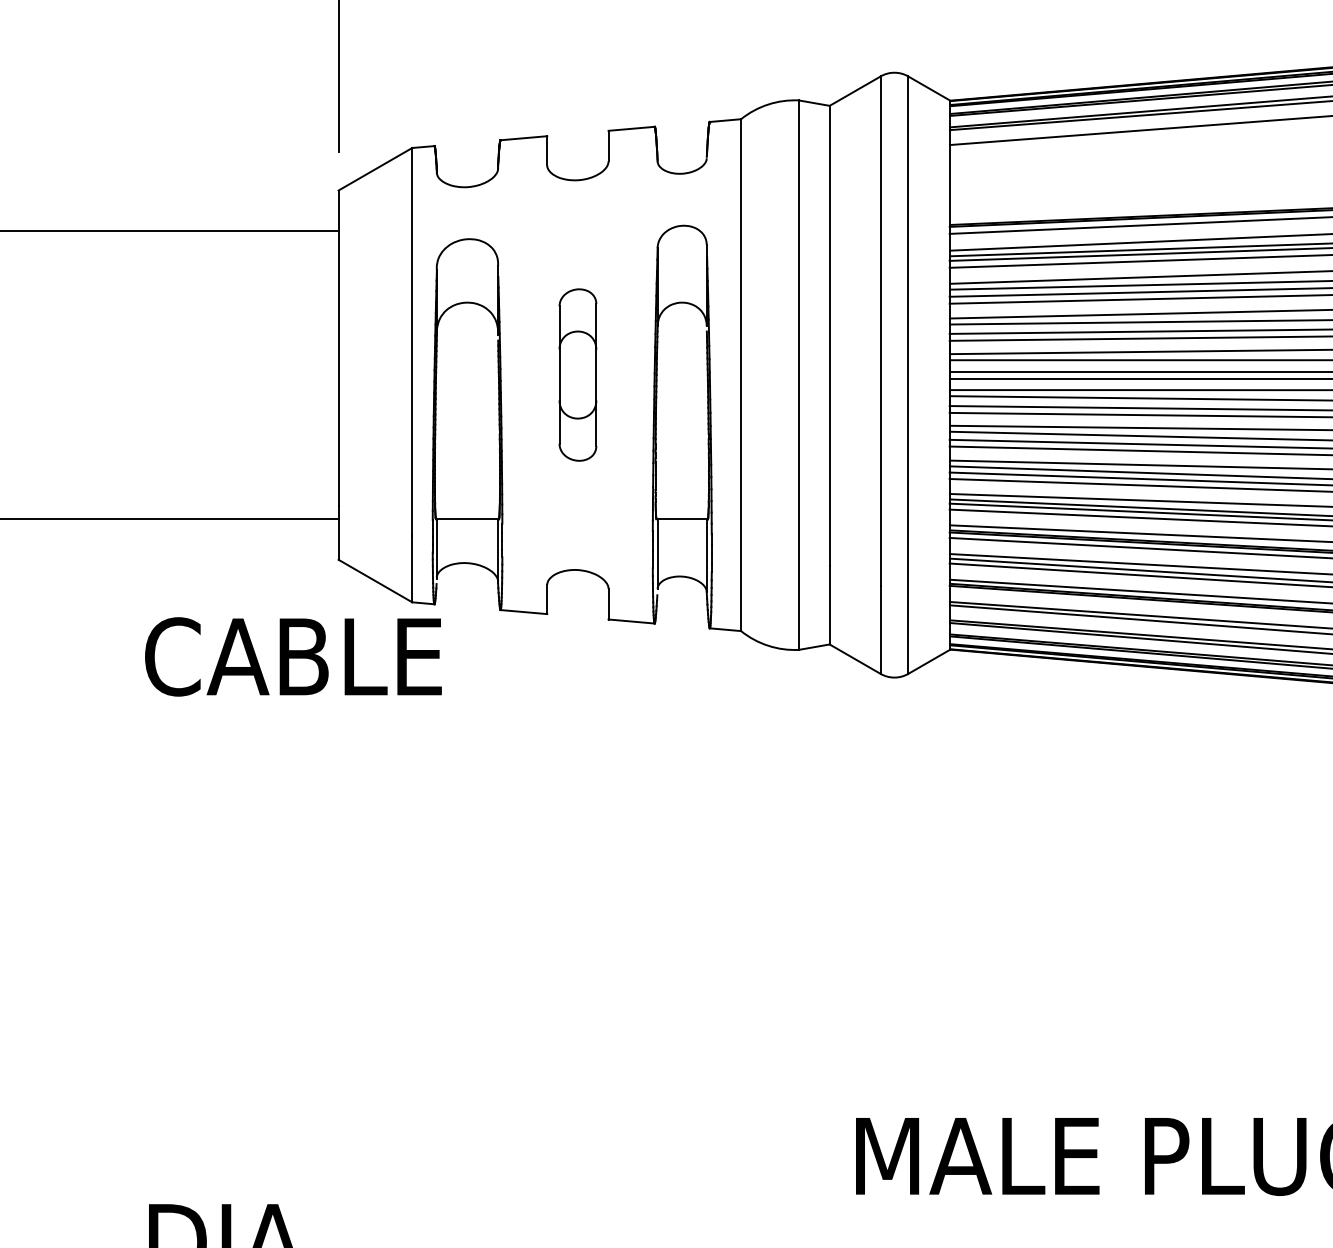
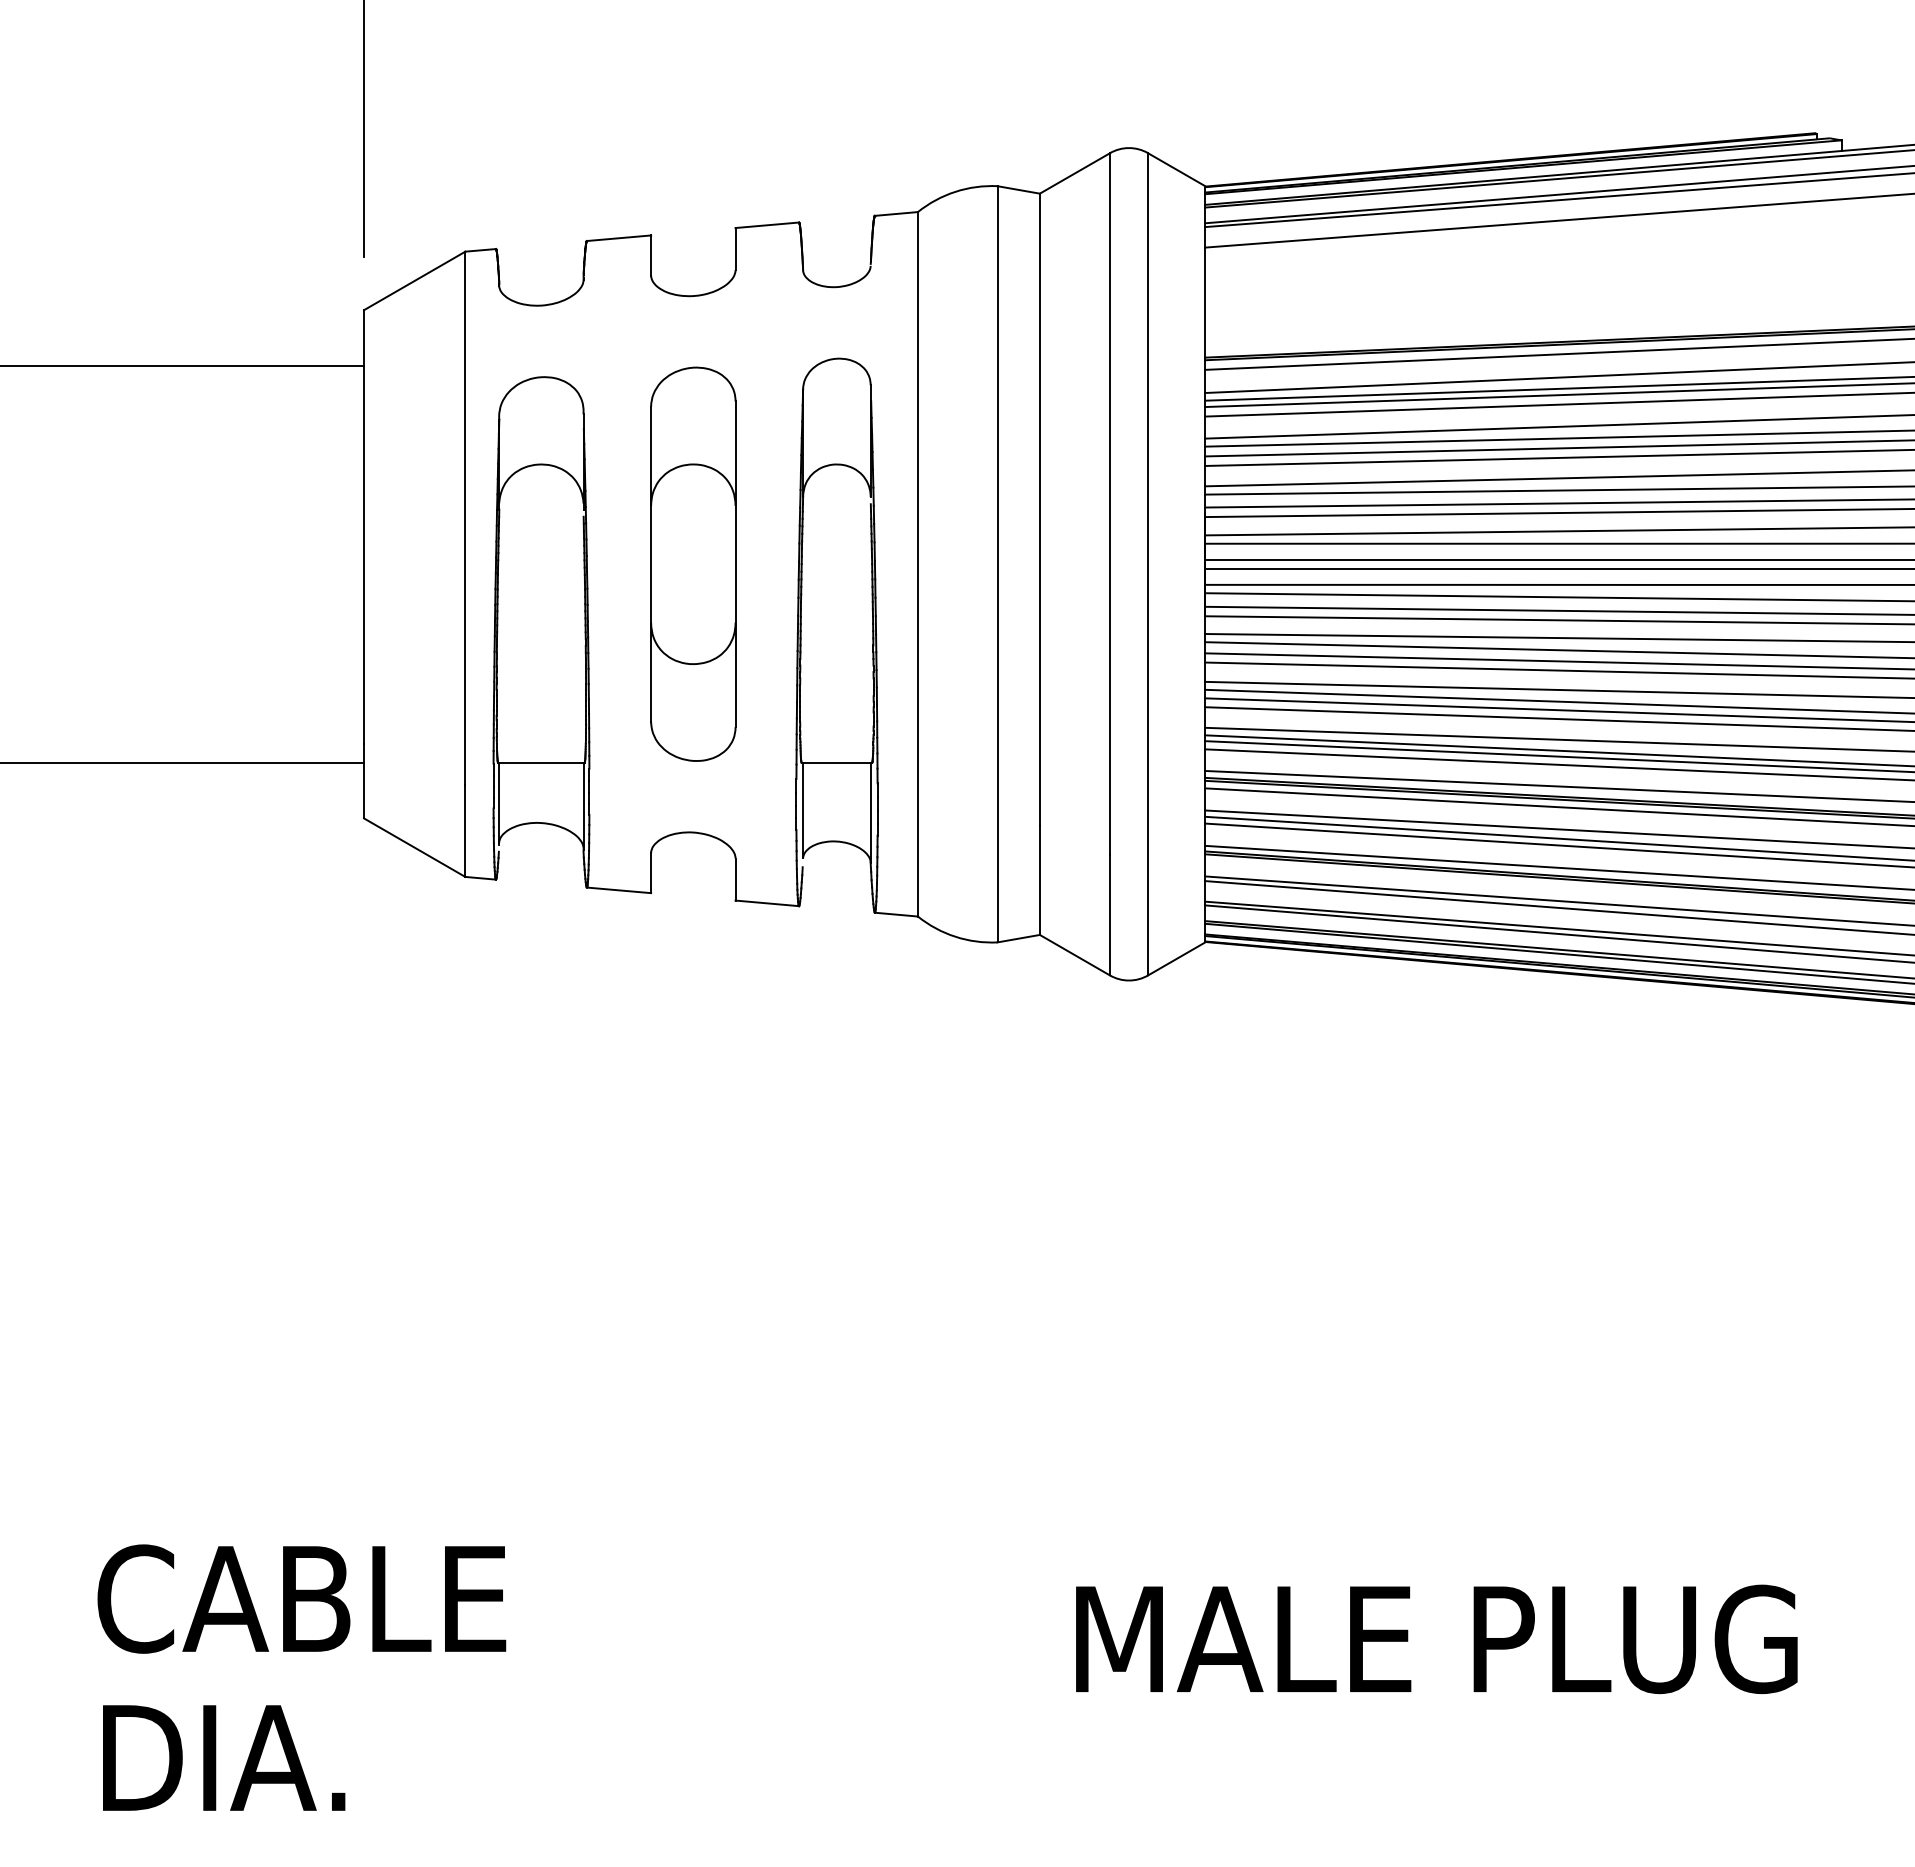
part: (578, 374) -> (693, 563), size x1.67
text: (293, 656) -> (301, 1598), moved

